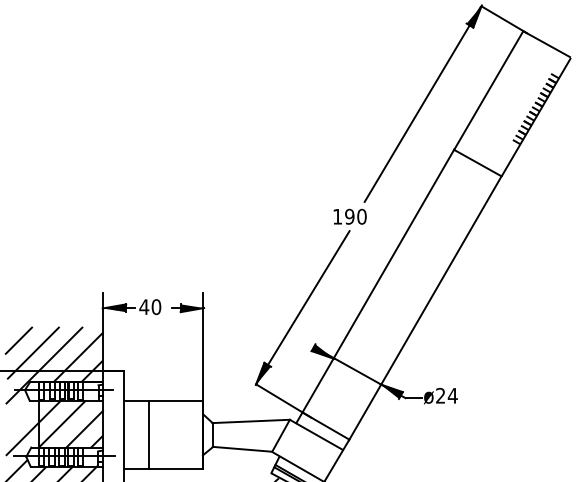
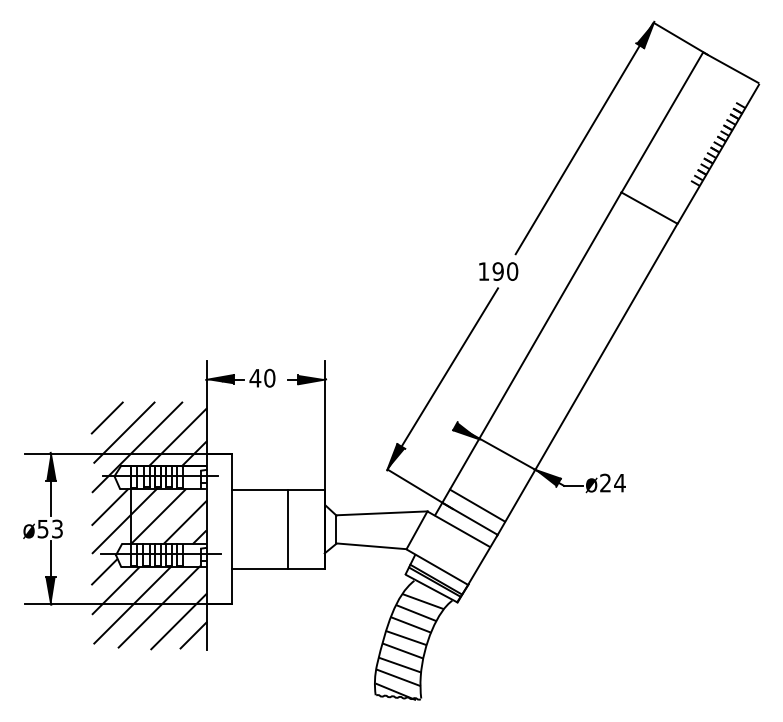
line: (332, 414) -> (477, 505), added
line: (20, 415) -> (109, 506), added
line: (149, 435) -> (288, 529), moved

